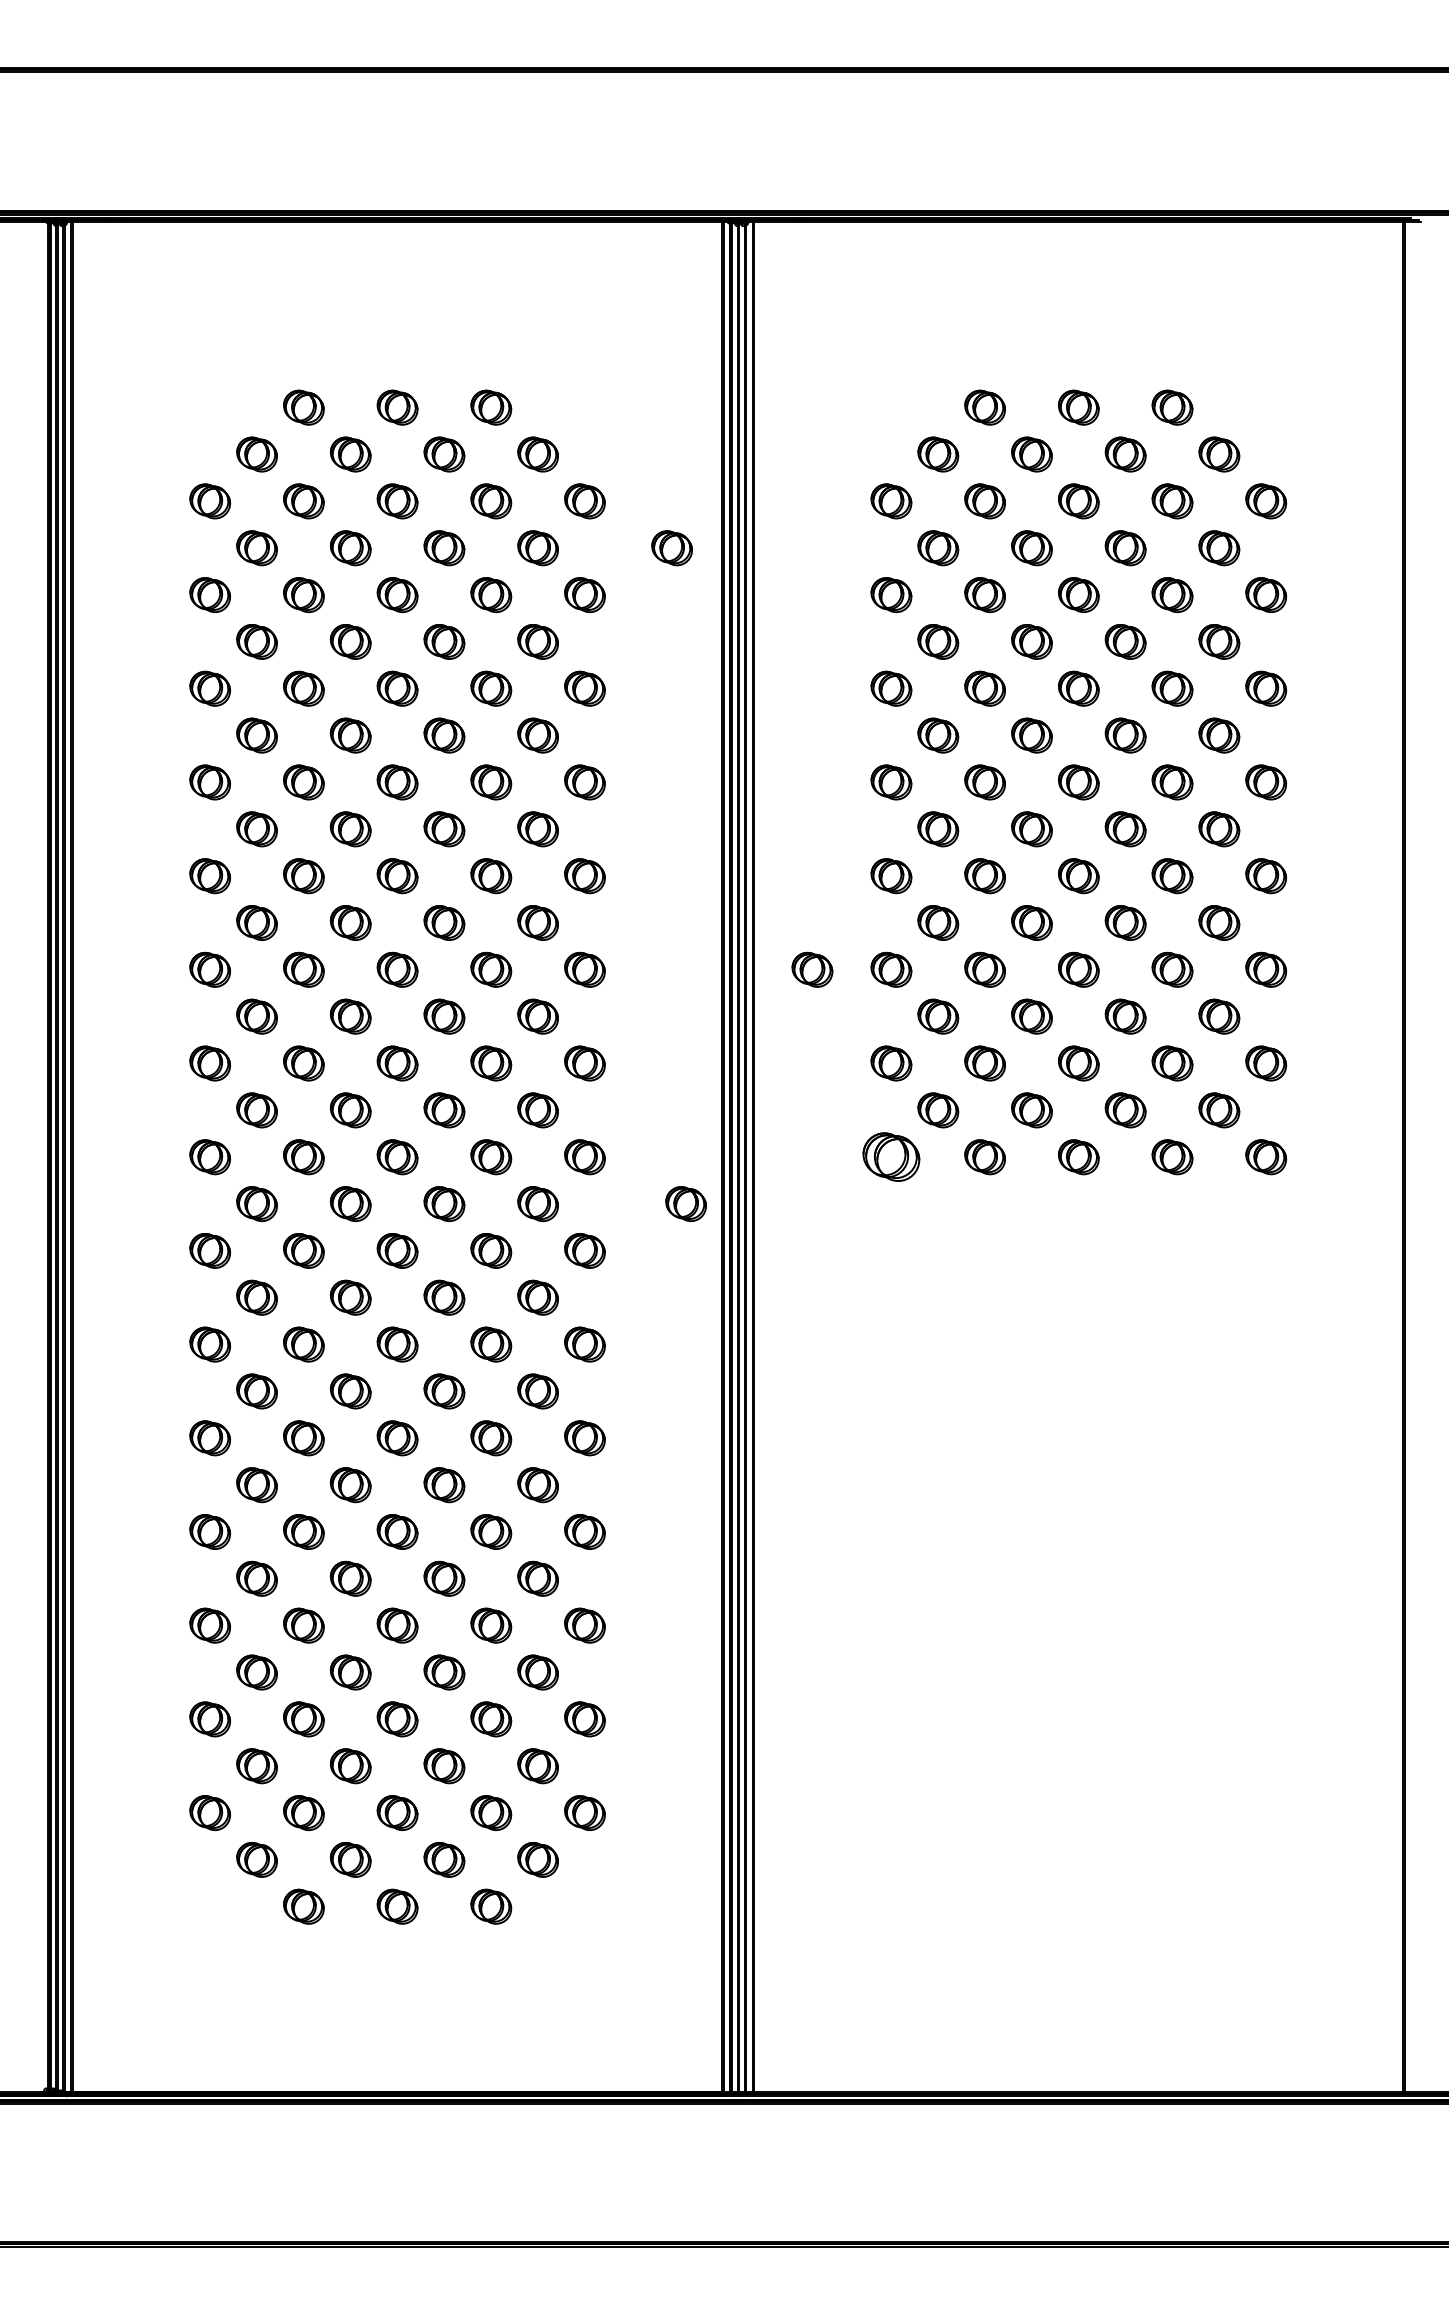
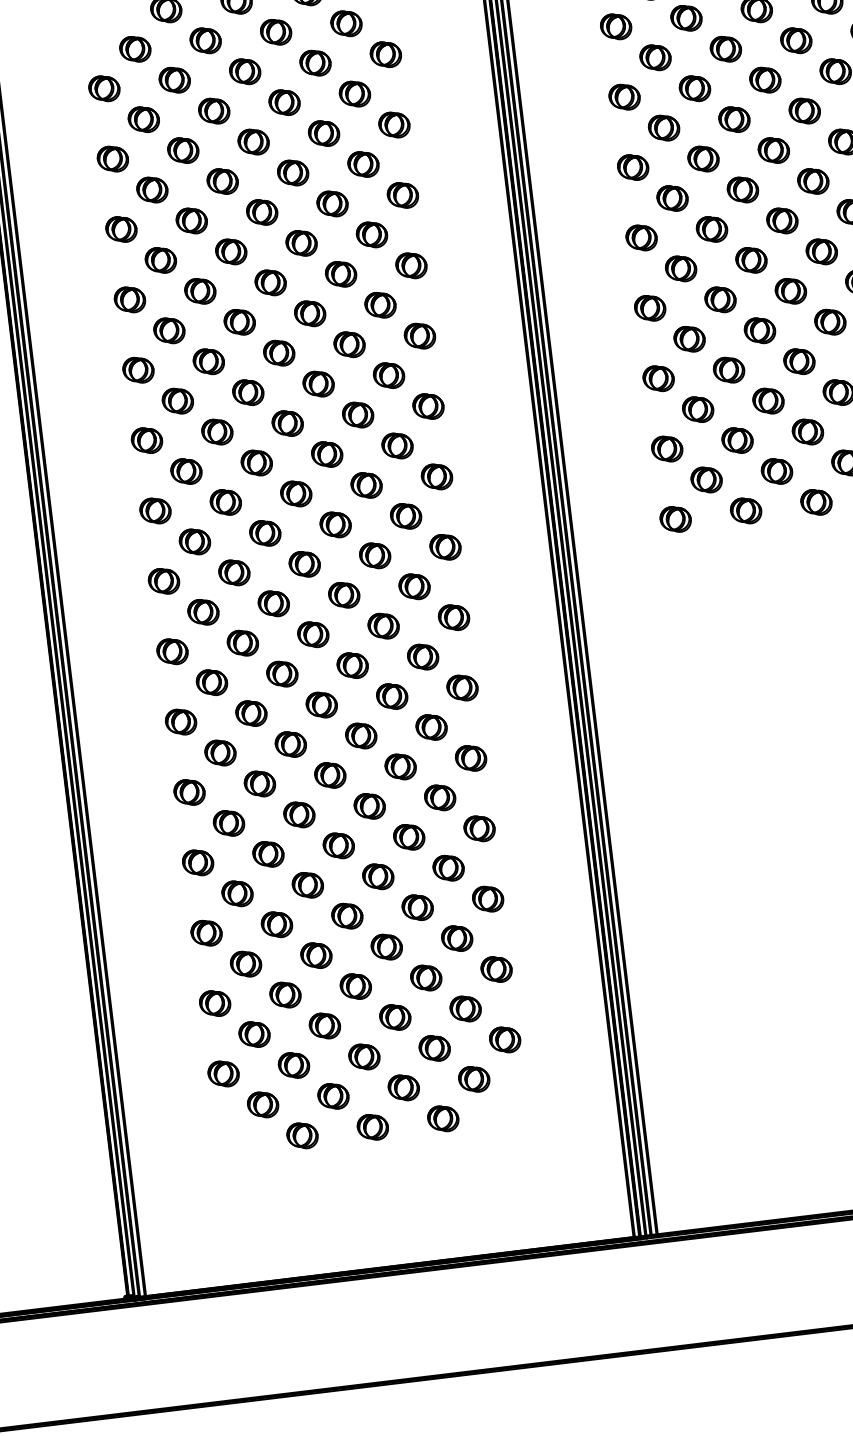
part: (671, 548) -> (455, 82), removed
part: (812, 969) -> (599, 385), removed
part: (891, 1157) -> (675, 519), size x0.71
part: (685, 1203) -> (525, 572), removed

